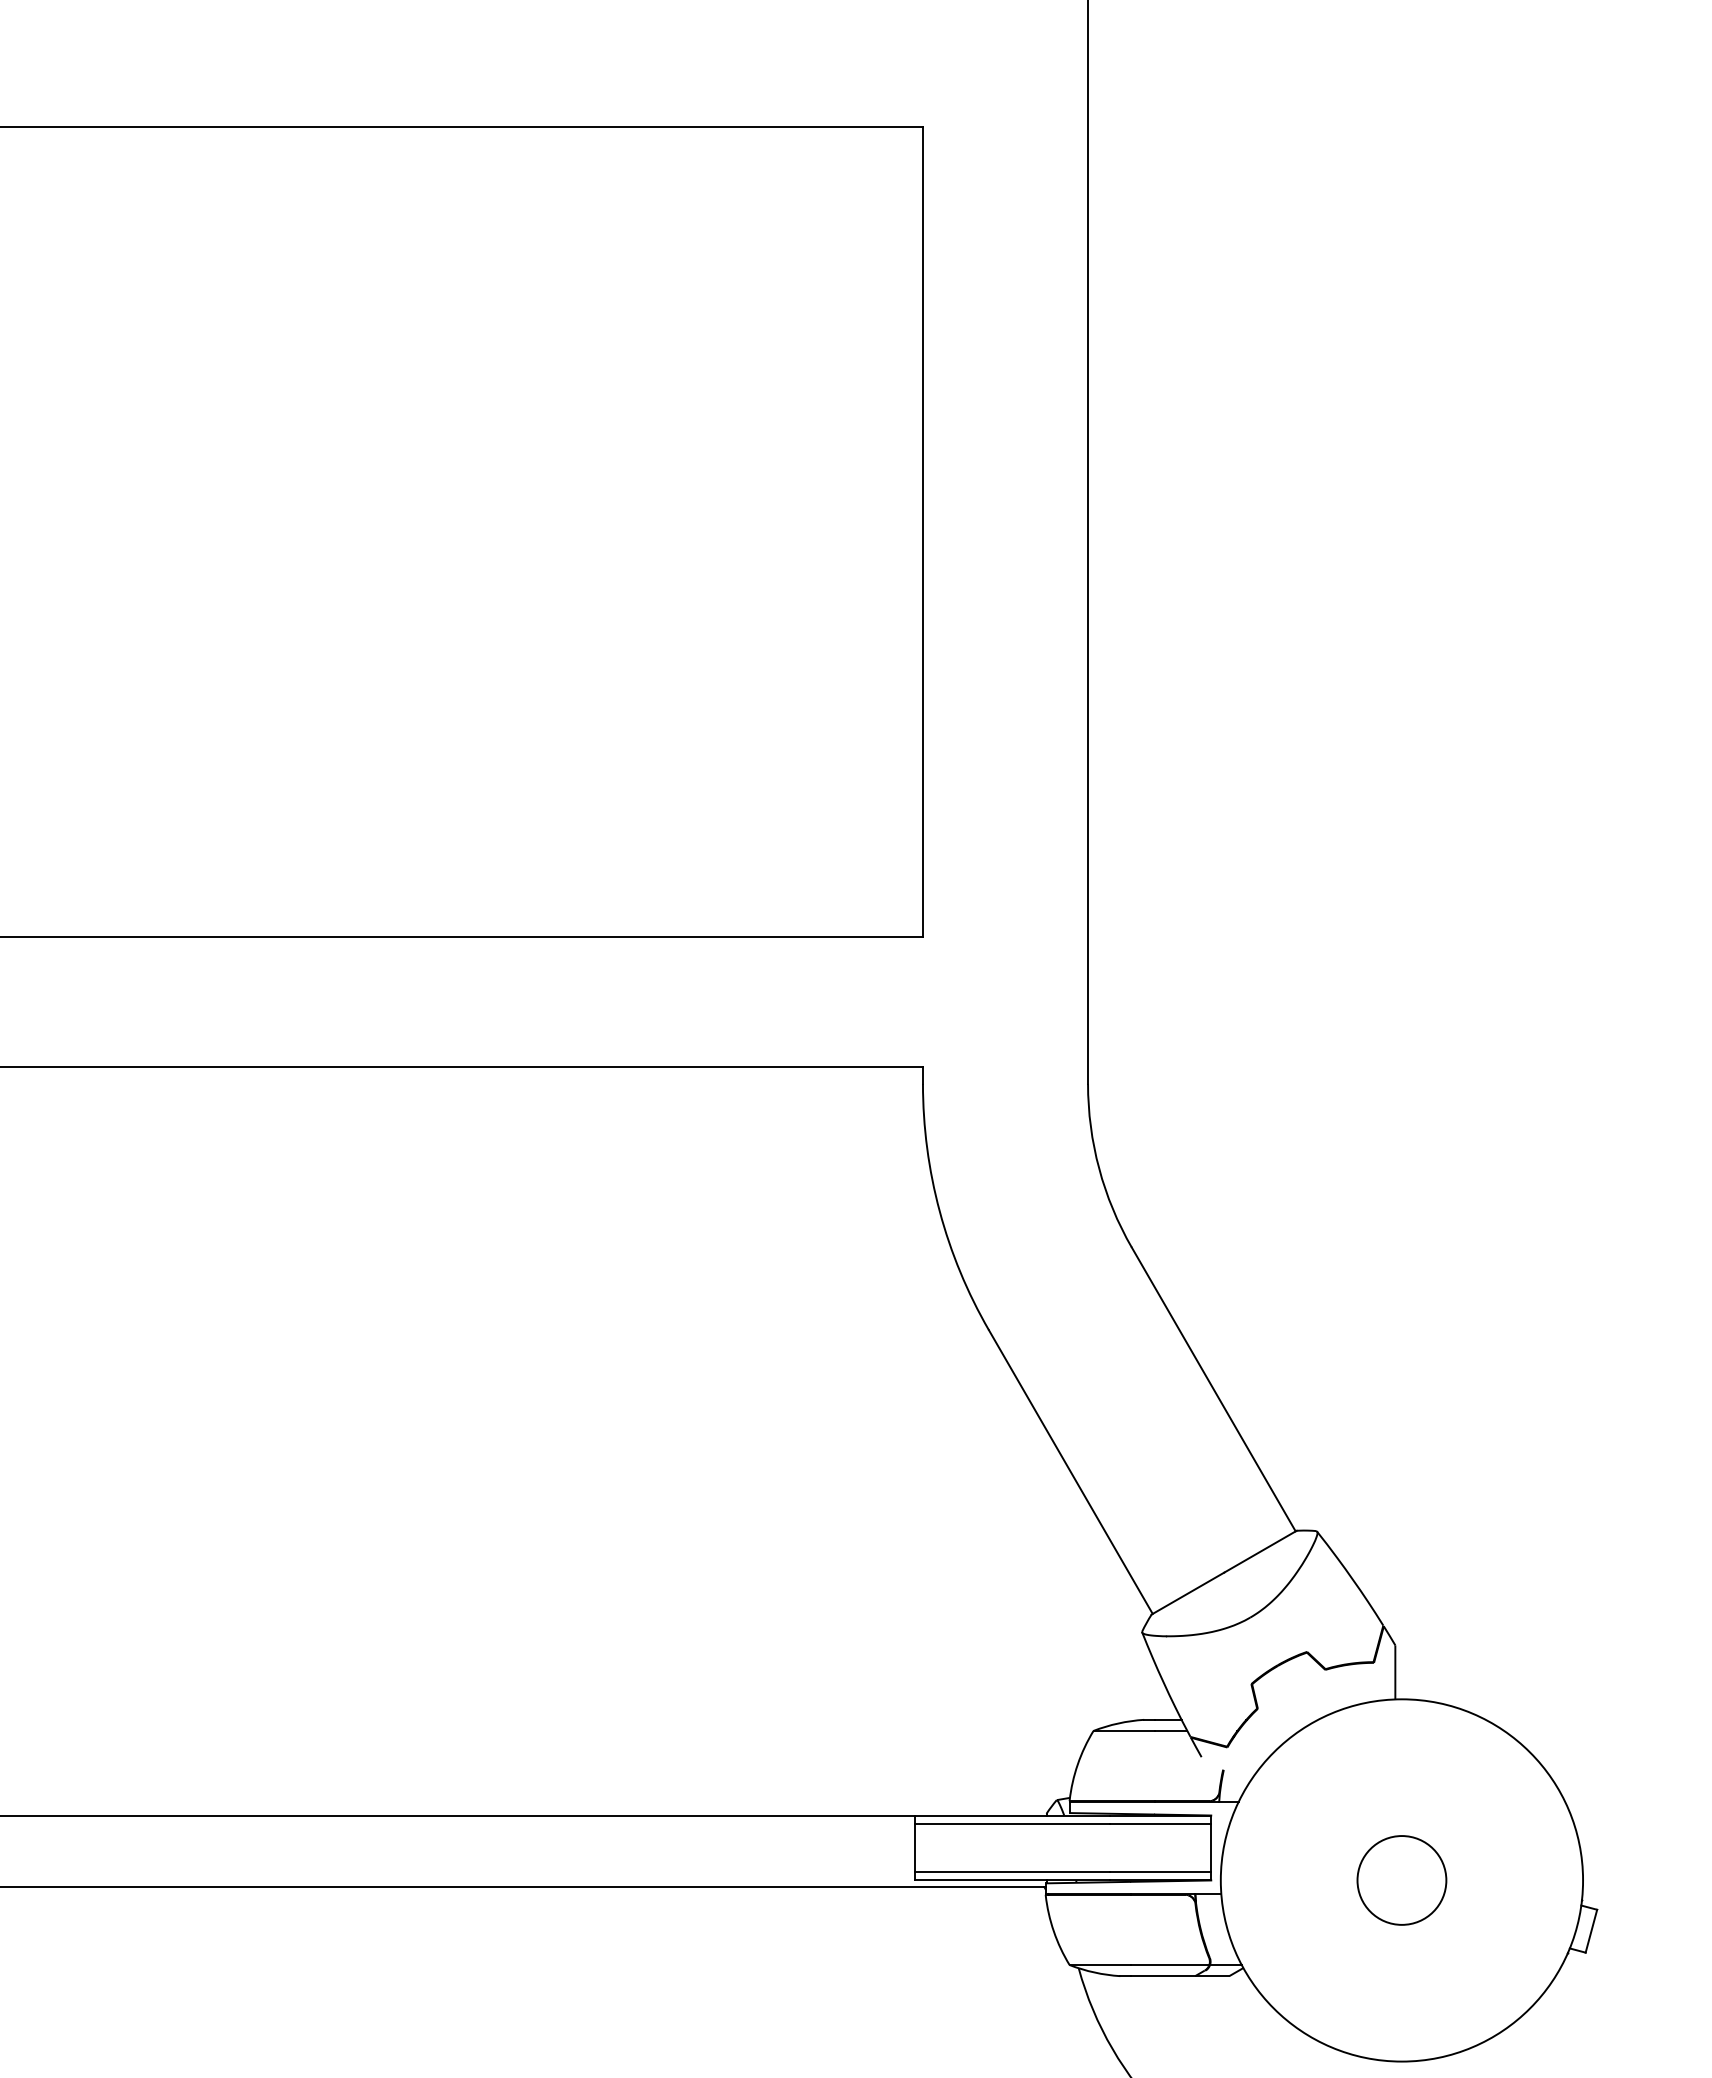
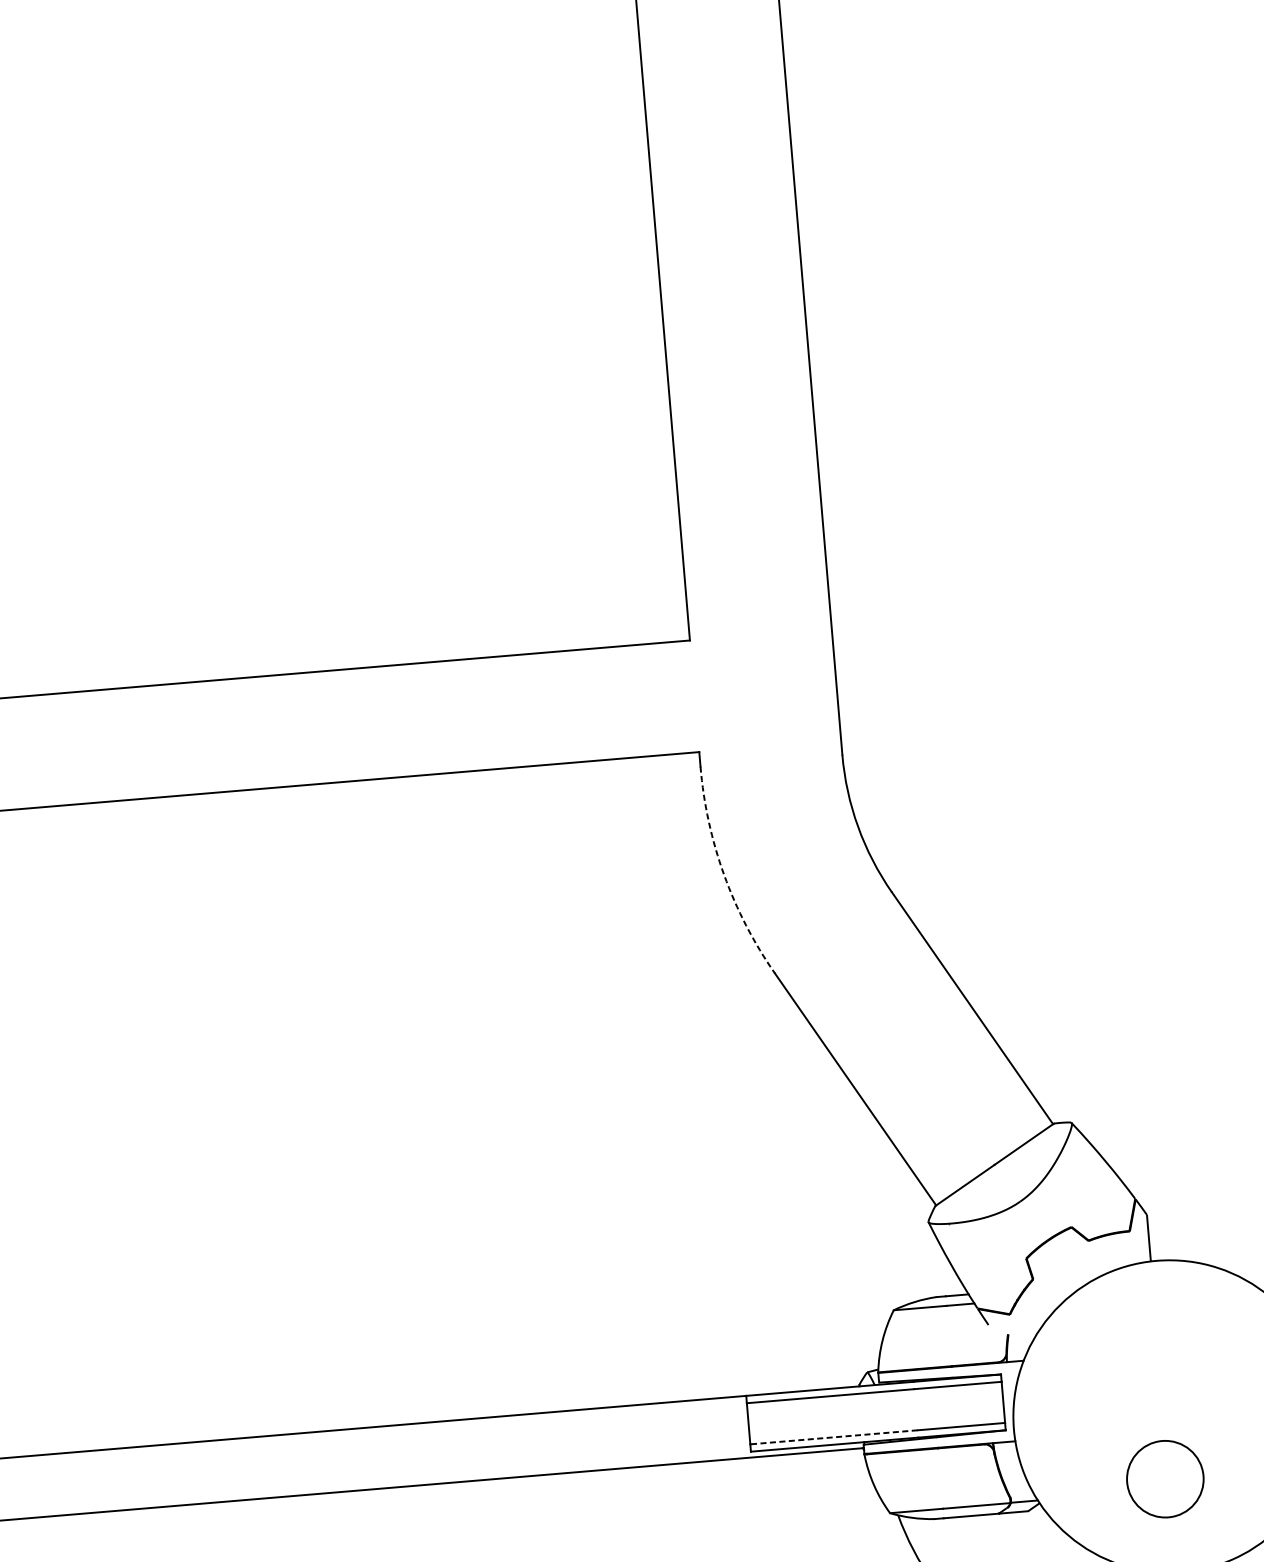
arc: (939, 1211) -> (723, 875), solid -> dashed
line: (1011, 1871) -> (833, 1437), solid -> dashed
circle: (1401, 1880) -> (1164, 1479), moved

